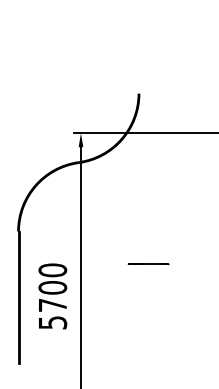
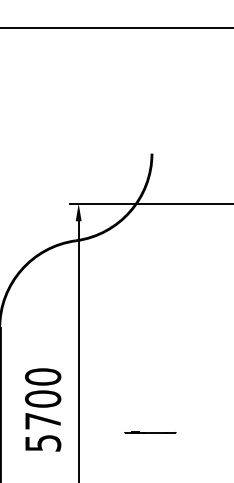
line: (148, 263) -> (150, 431), moved

